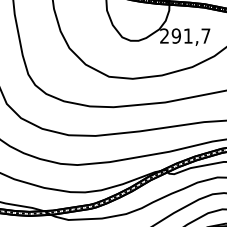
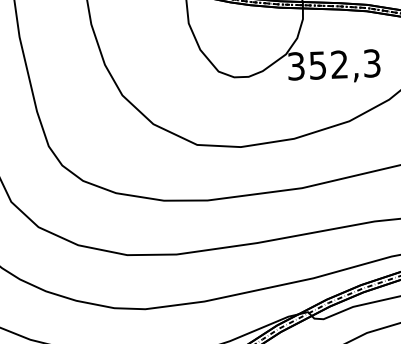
text: (185, 35) -> (334, 63), 291,7 -> 352,3

